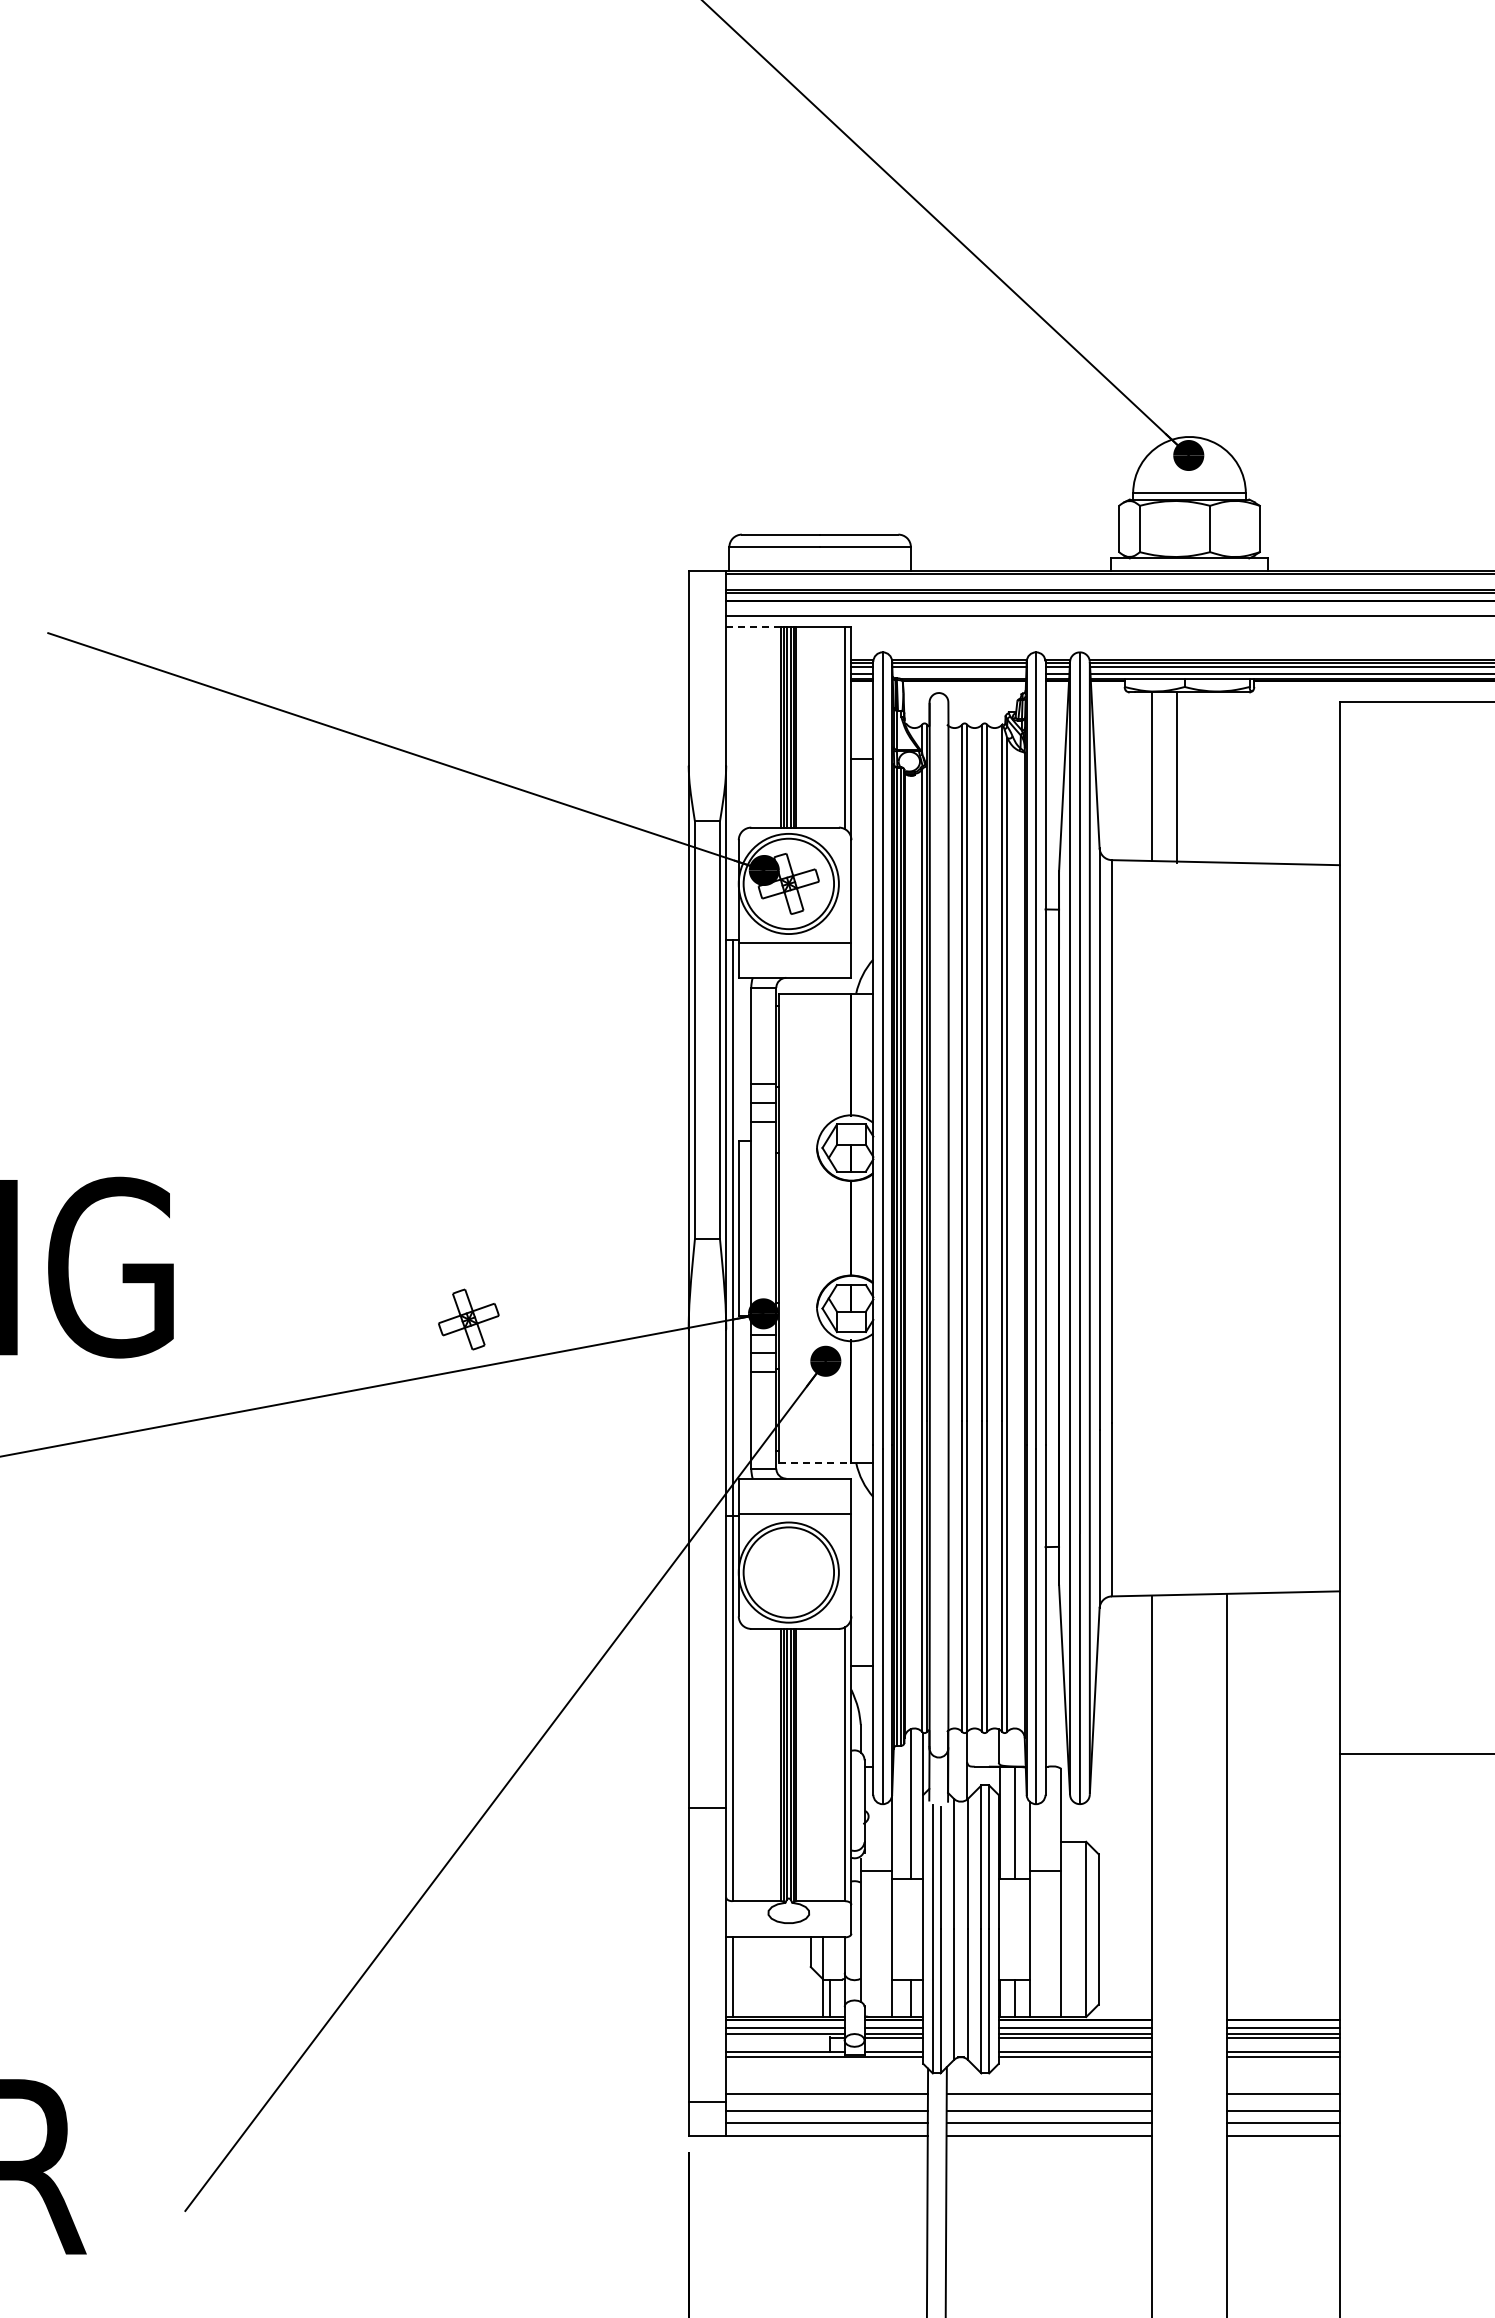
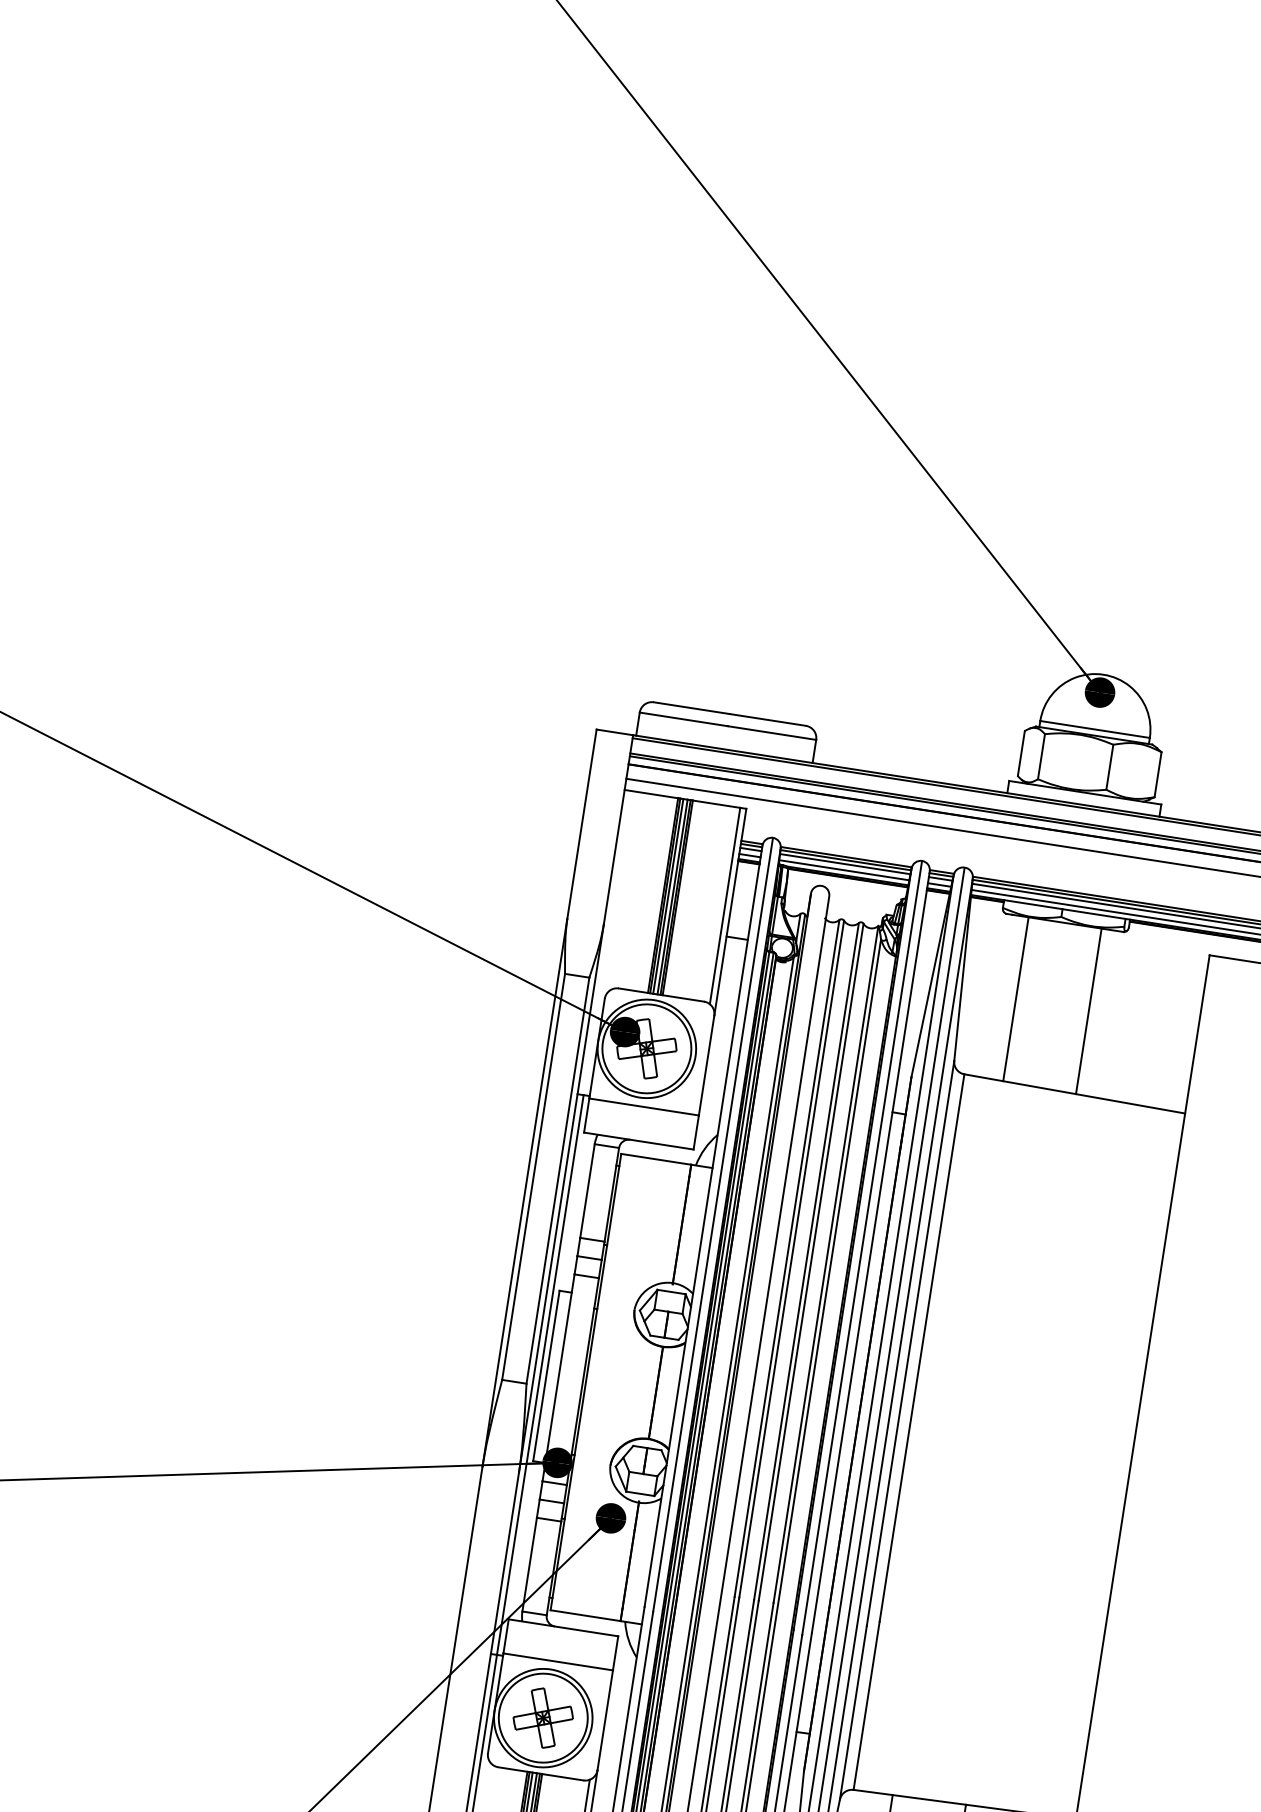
line: (753, 627) -> (651, 794), dashed -> solid
line: (959, 673) -> (844, 869), added
line: (1177, 777) -> (1089, 1011), moved
part: (468, 1319) -> (542, 1718), moved
line: (815, 1463) -> (585, 1616), dashed -> solid

